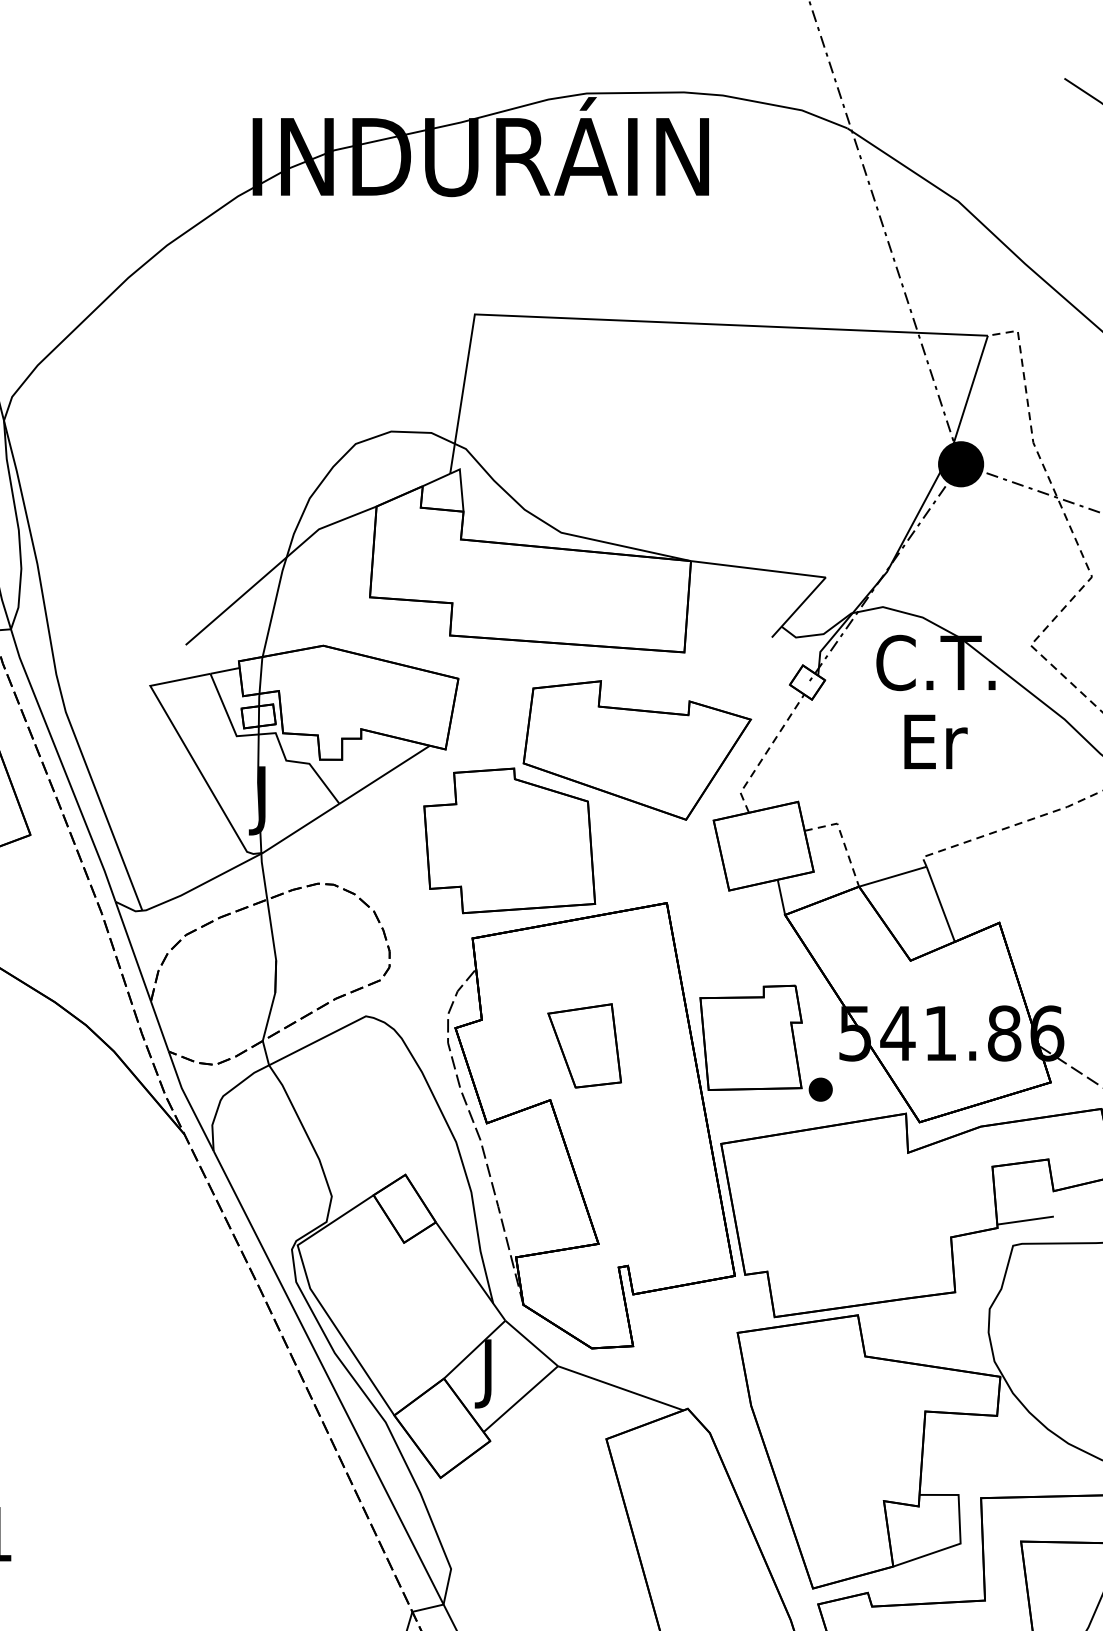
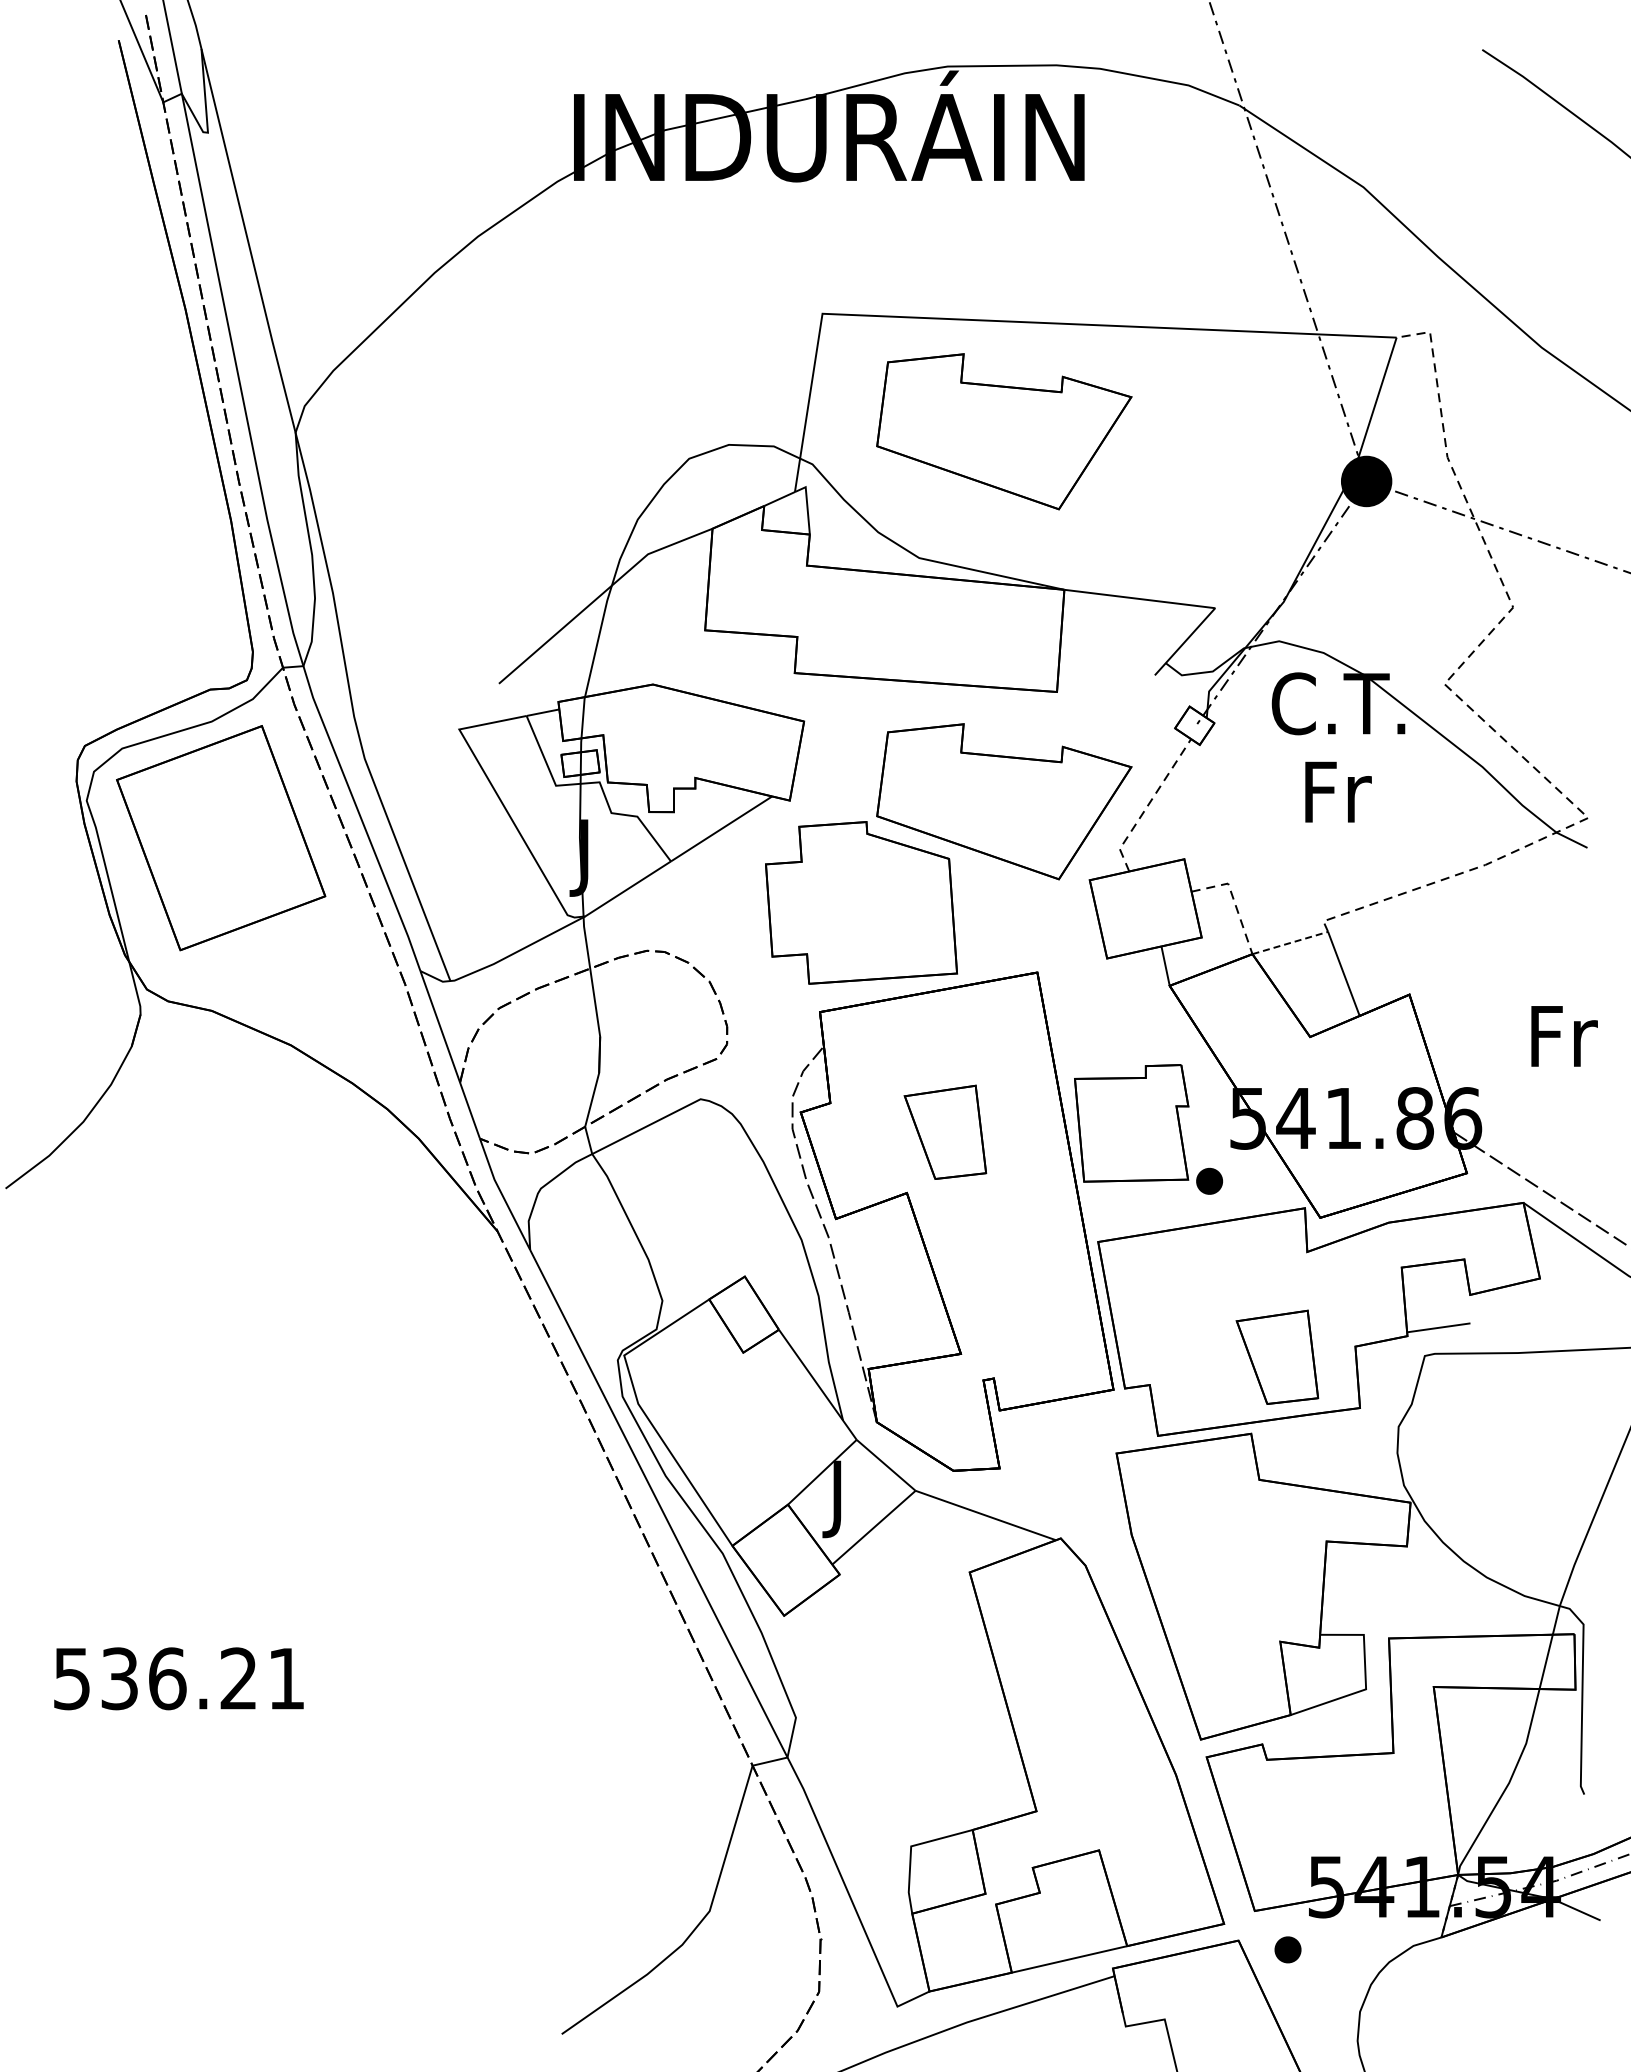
part: (637, 419) -> (1004, 431), added
text: (935, 741) -> (1338, 791), Er -> Fr
line: (893, 876) -> (1290, 942), solid -> dashed
part: (881, 1246) -> (1277, 1356), added

